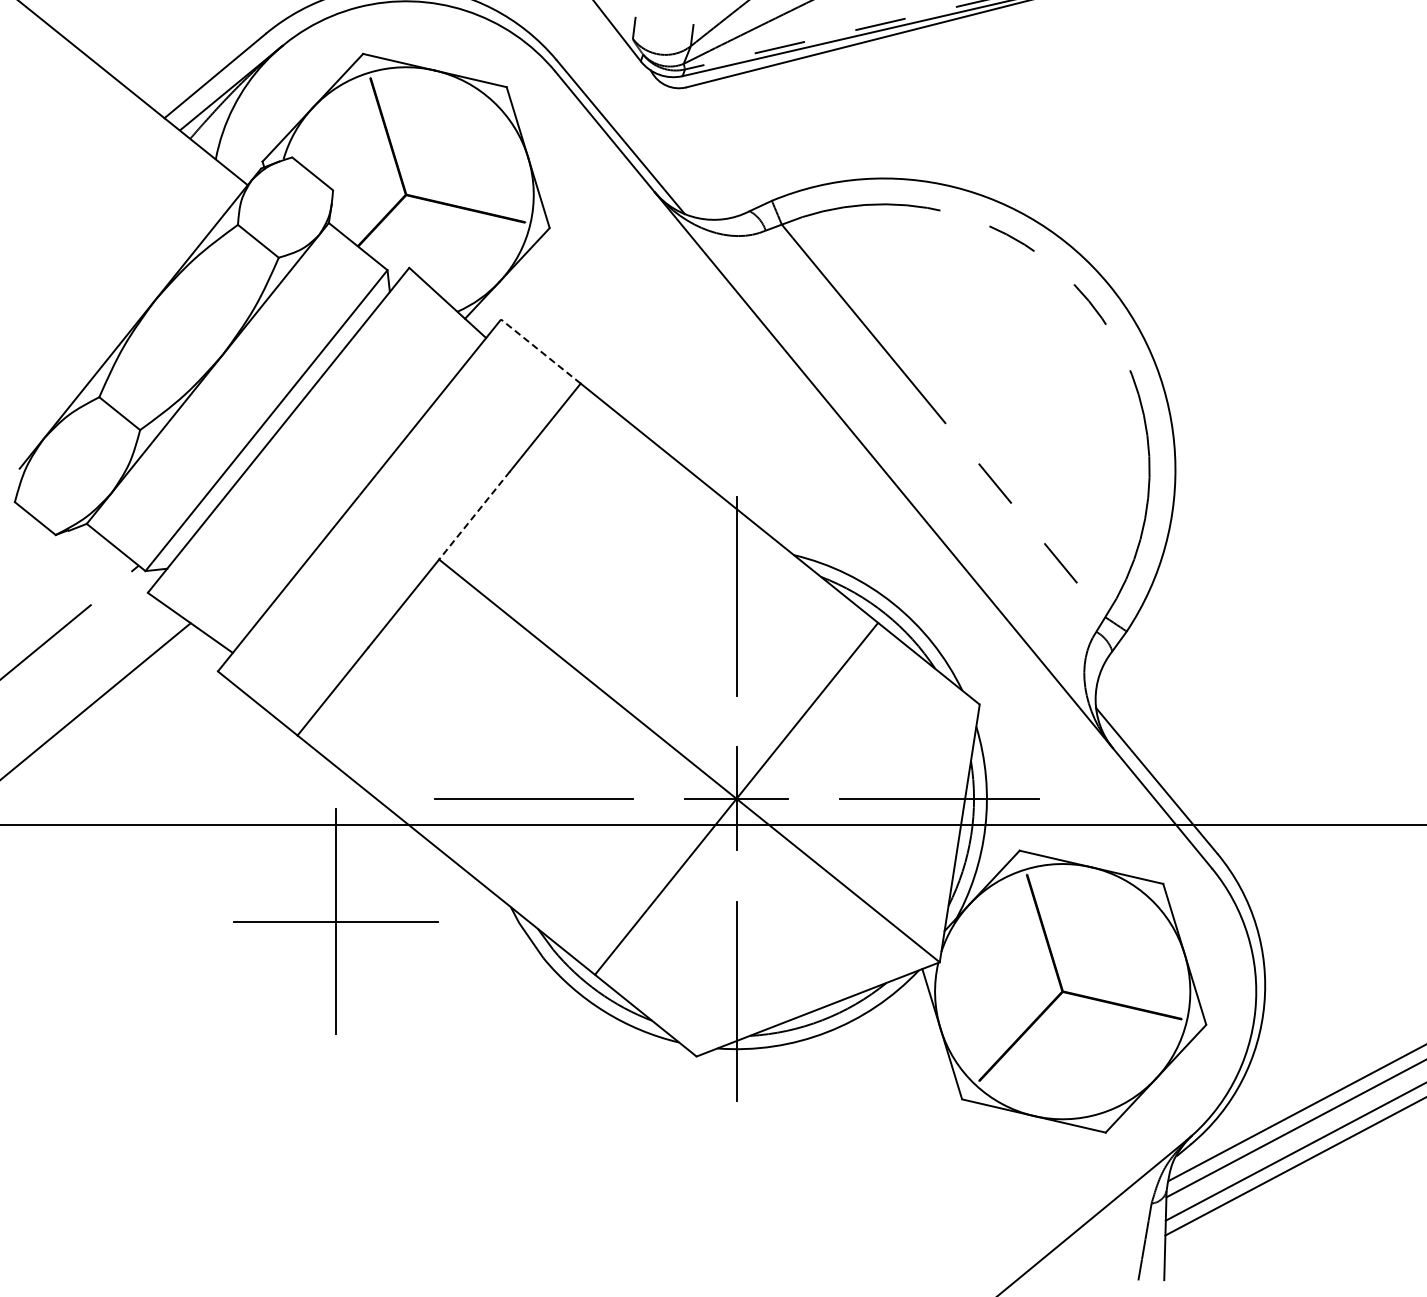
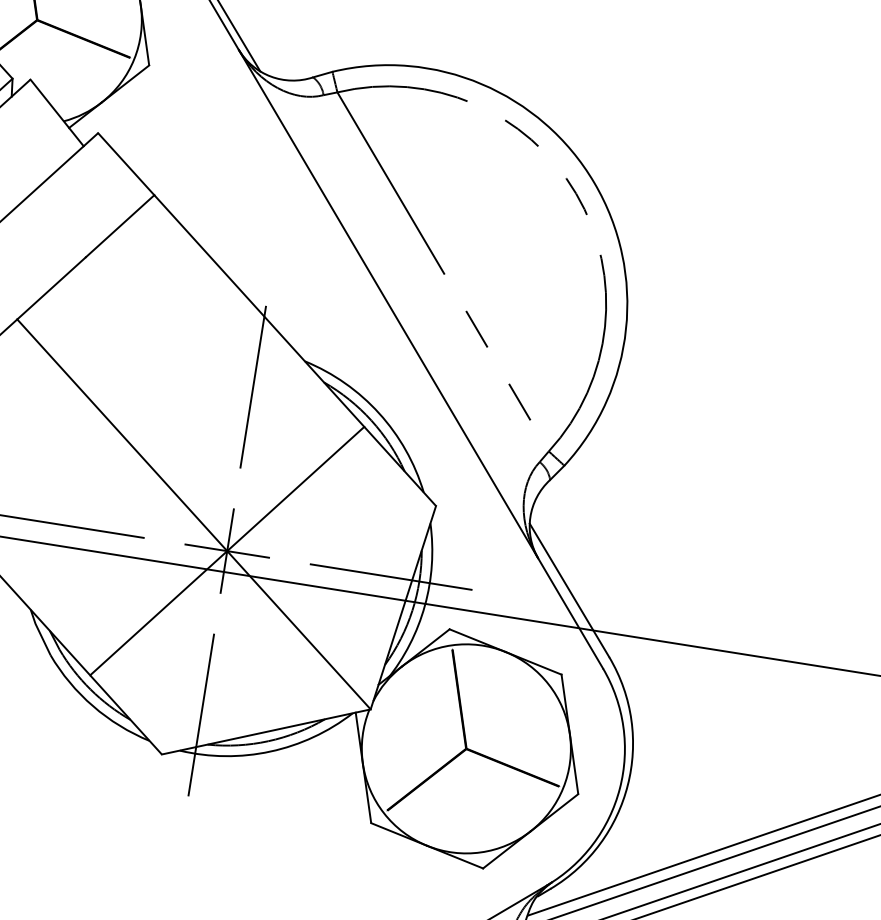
line: (540, 351) -> (125, 164), dashed -> solid
line: (474, 515) -> (51, 288), dashed -> solid

